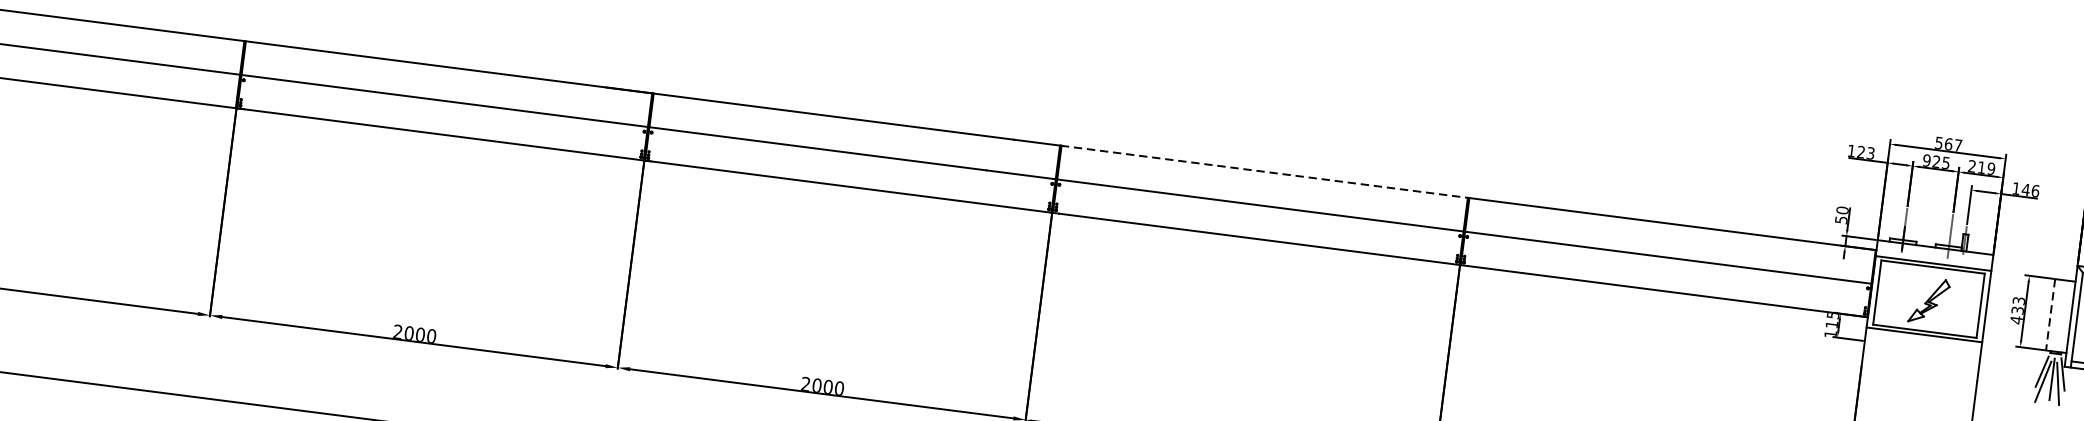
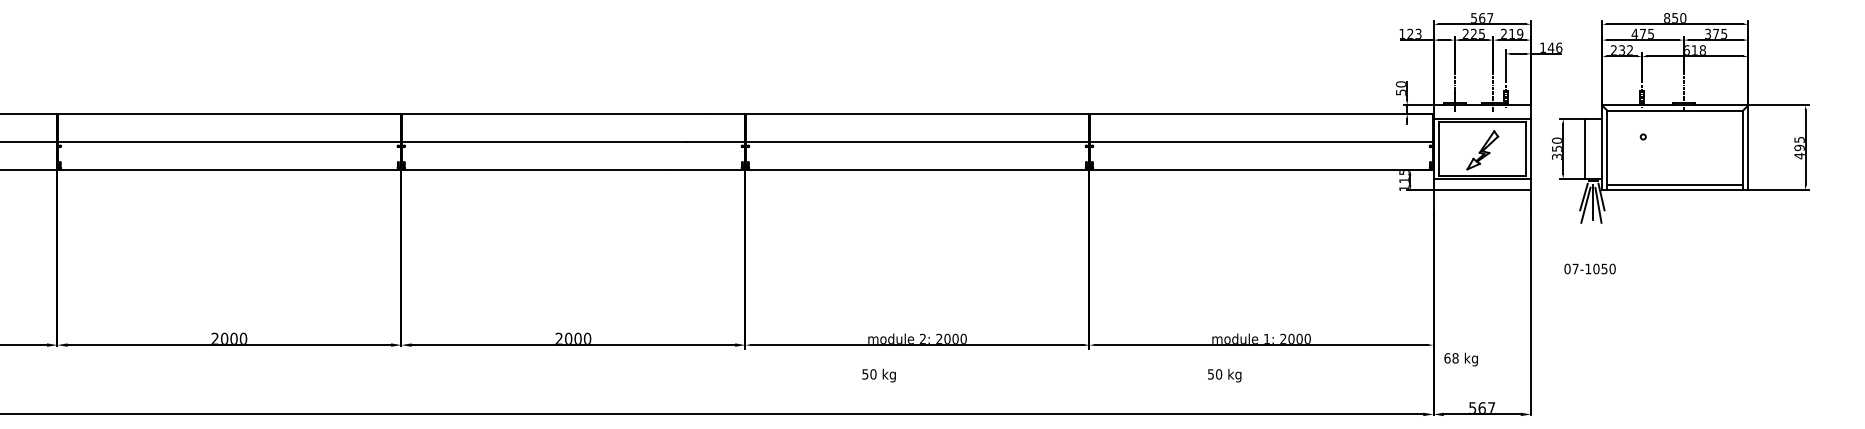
text: (1926, 159) -> (1465, 33), 925 -> 225
line: (1264, 171) -> (917, 113), dashed -> solid
text: (2016, 310) -> (1556, 148), 433 -> 350
line: (2050, 315) -> (1584, 149), dashed -> solid
line: (1922, 348) -> (1482, 190), added

